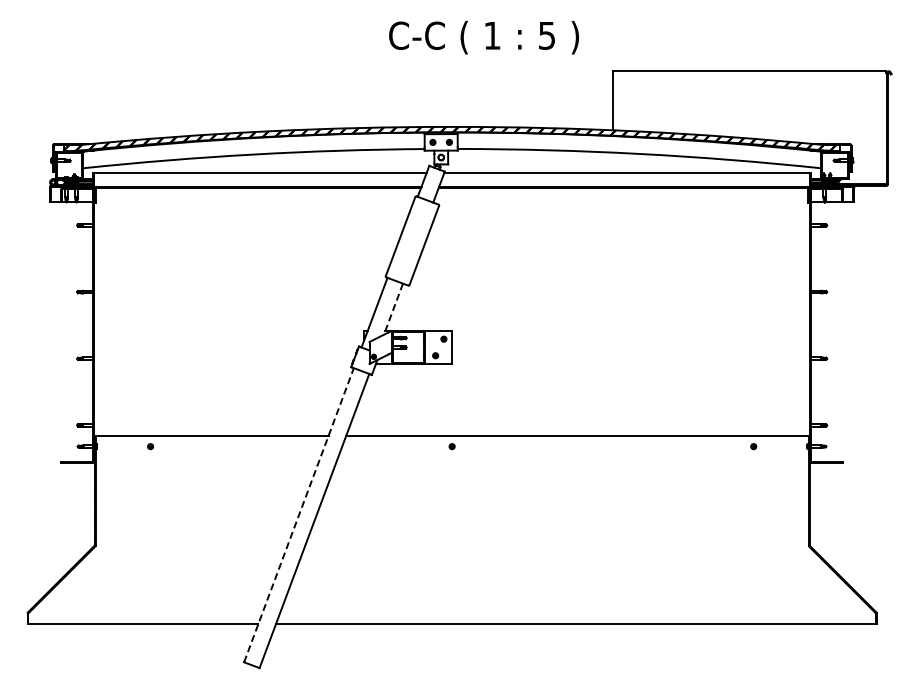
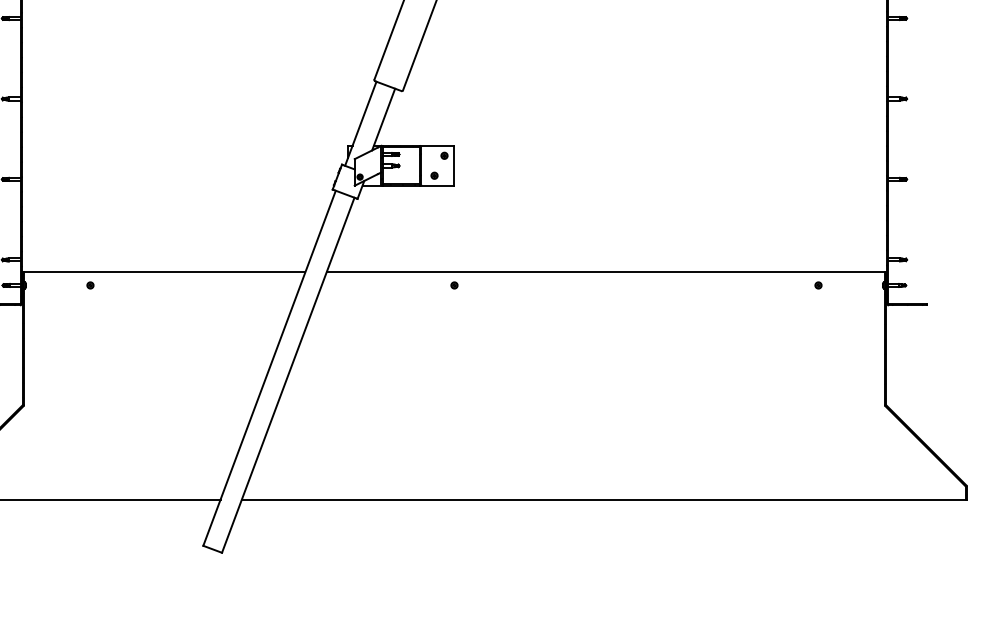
line: (393, 309) -> (383, 119), dashed -> solid
line: (298, 515) -> (268, 368), dashed -> solid

